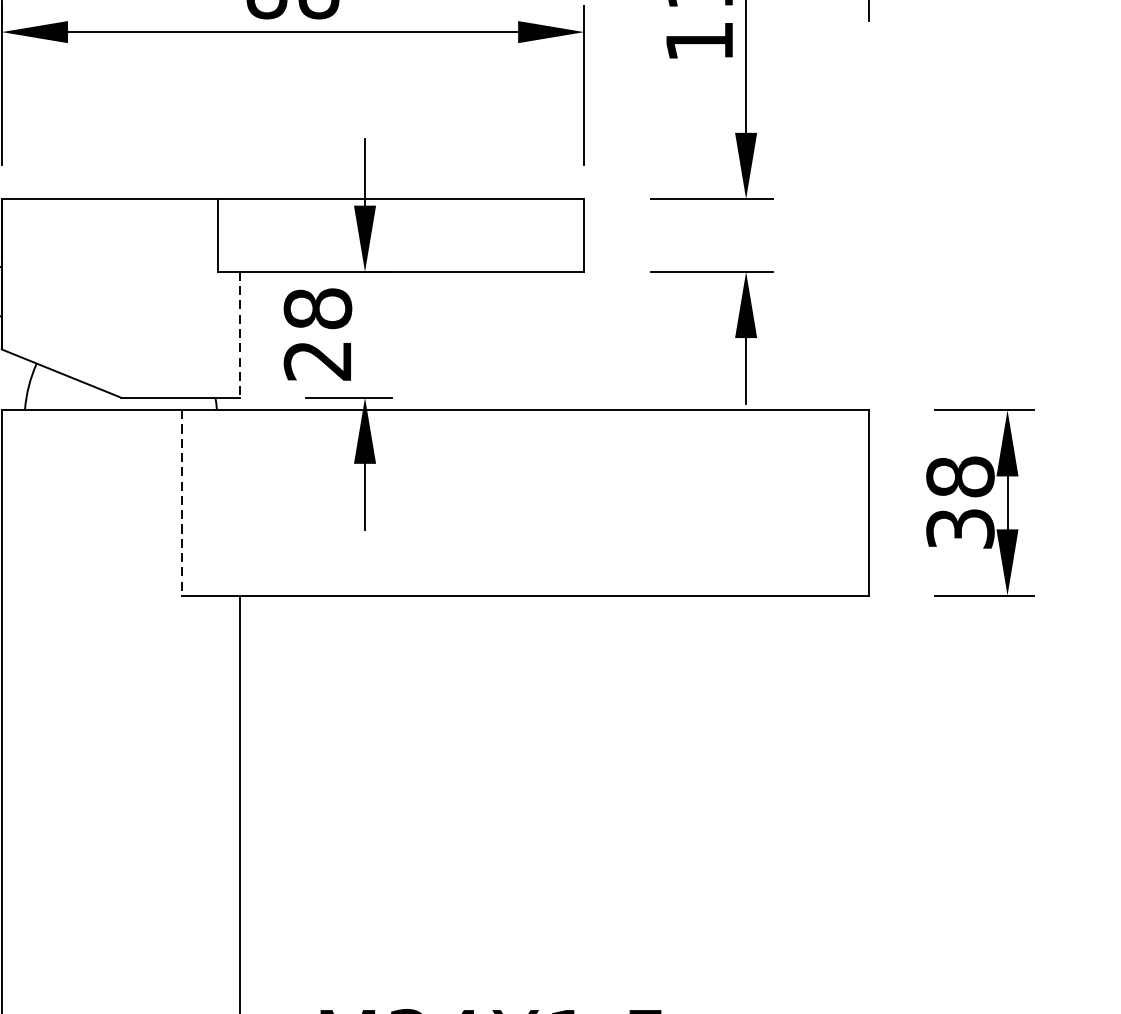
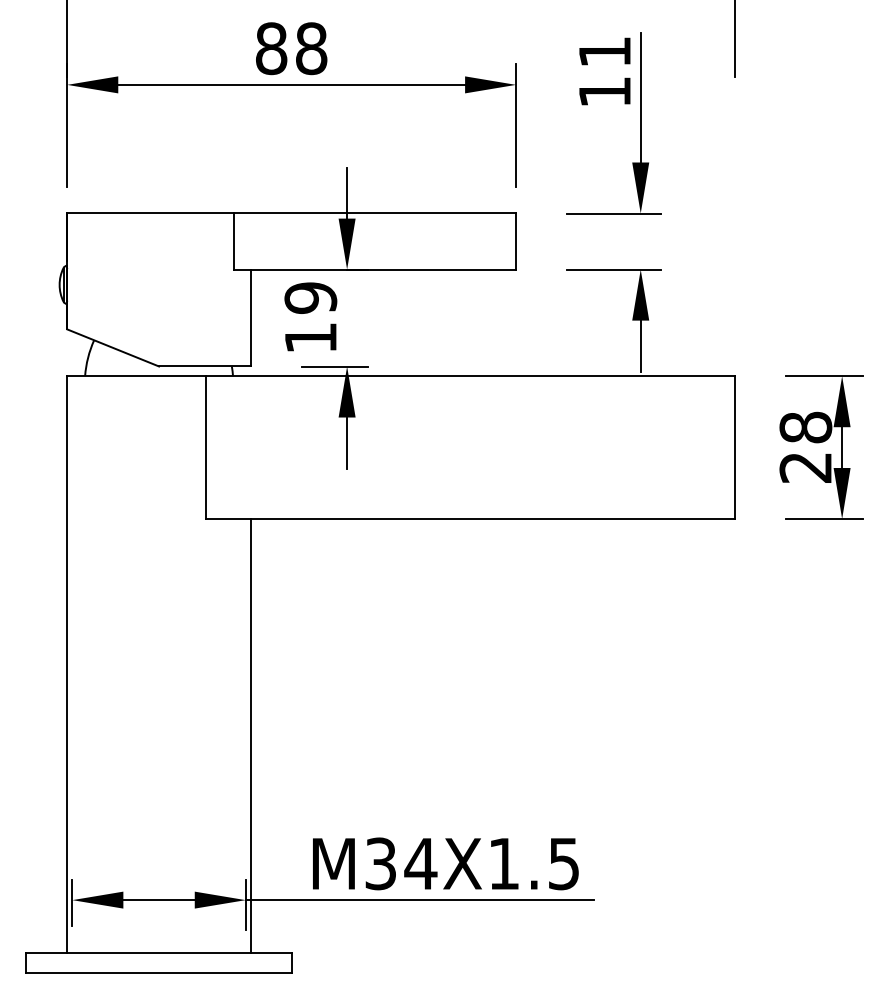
text: (317, 334) -> (310, 317), 28 -> 19
line: (239, 335) -> (250, 318), dashed -> solid
line: (182, 504) -> (206, 448), dashed -> solid
text: (959, 528) -> (805, 467), 38 -> 28

